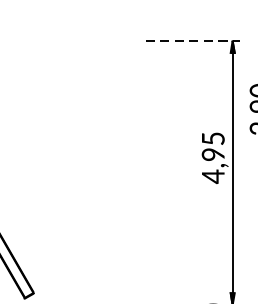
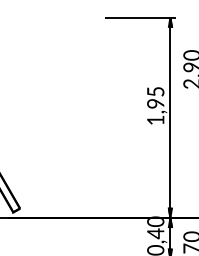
line: (193, 40) -> (140, 17), dashed -> solid
text: (212, 176) -> (155, 120), 4,95 -> 1,95

